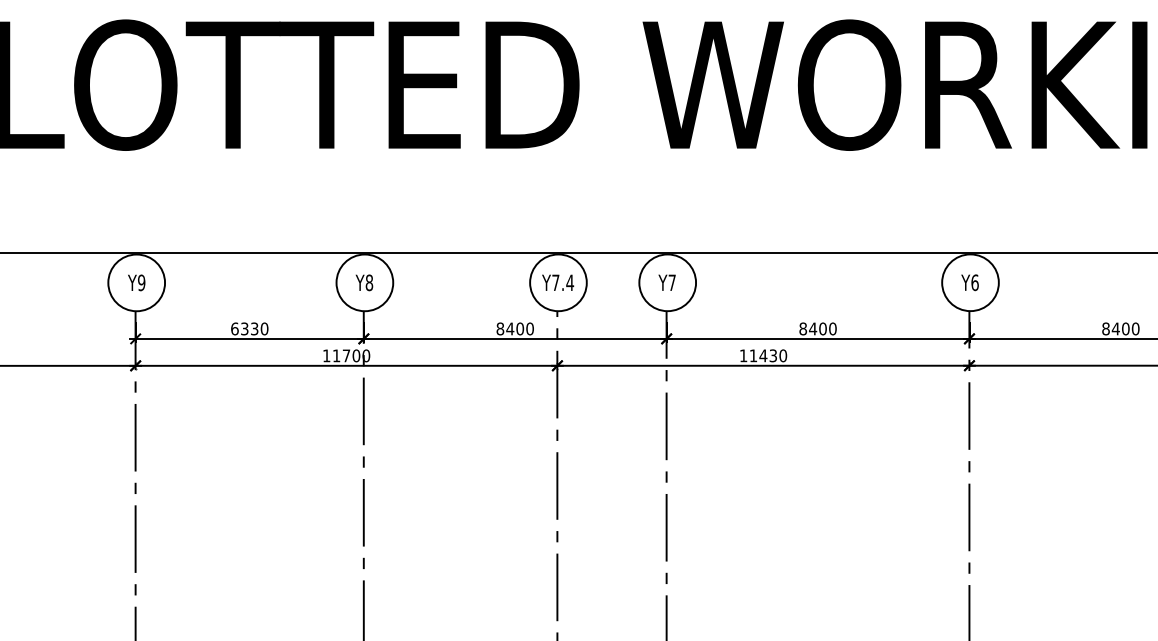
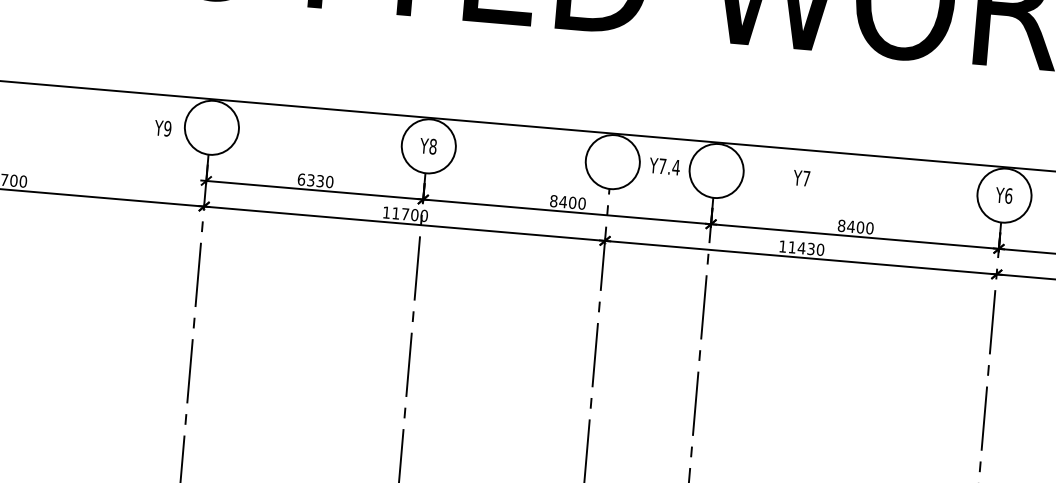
text: (136, 282) -> (162, 128), moved
text: (558, 282) -> (665, 166), moved
text: (666, 282) -> (801, 177), moved

